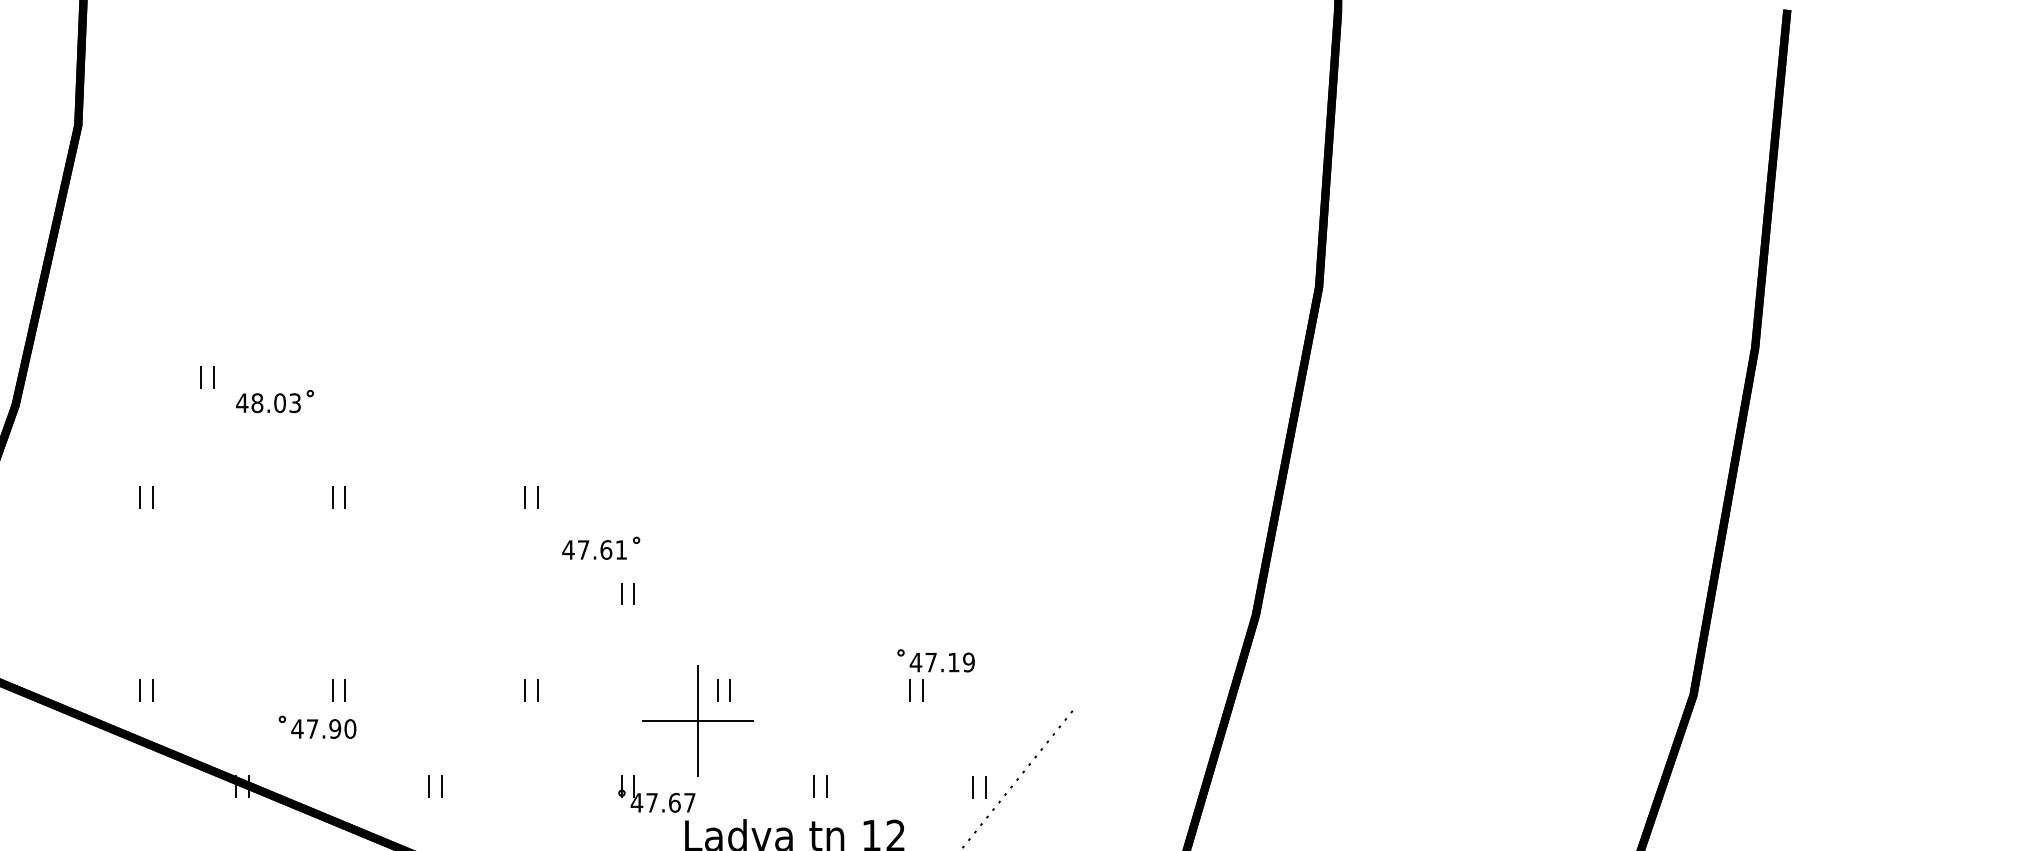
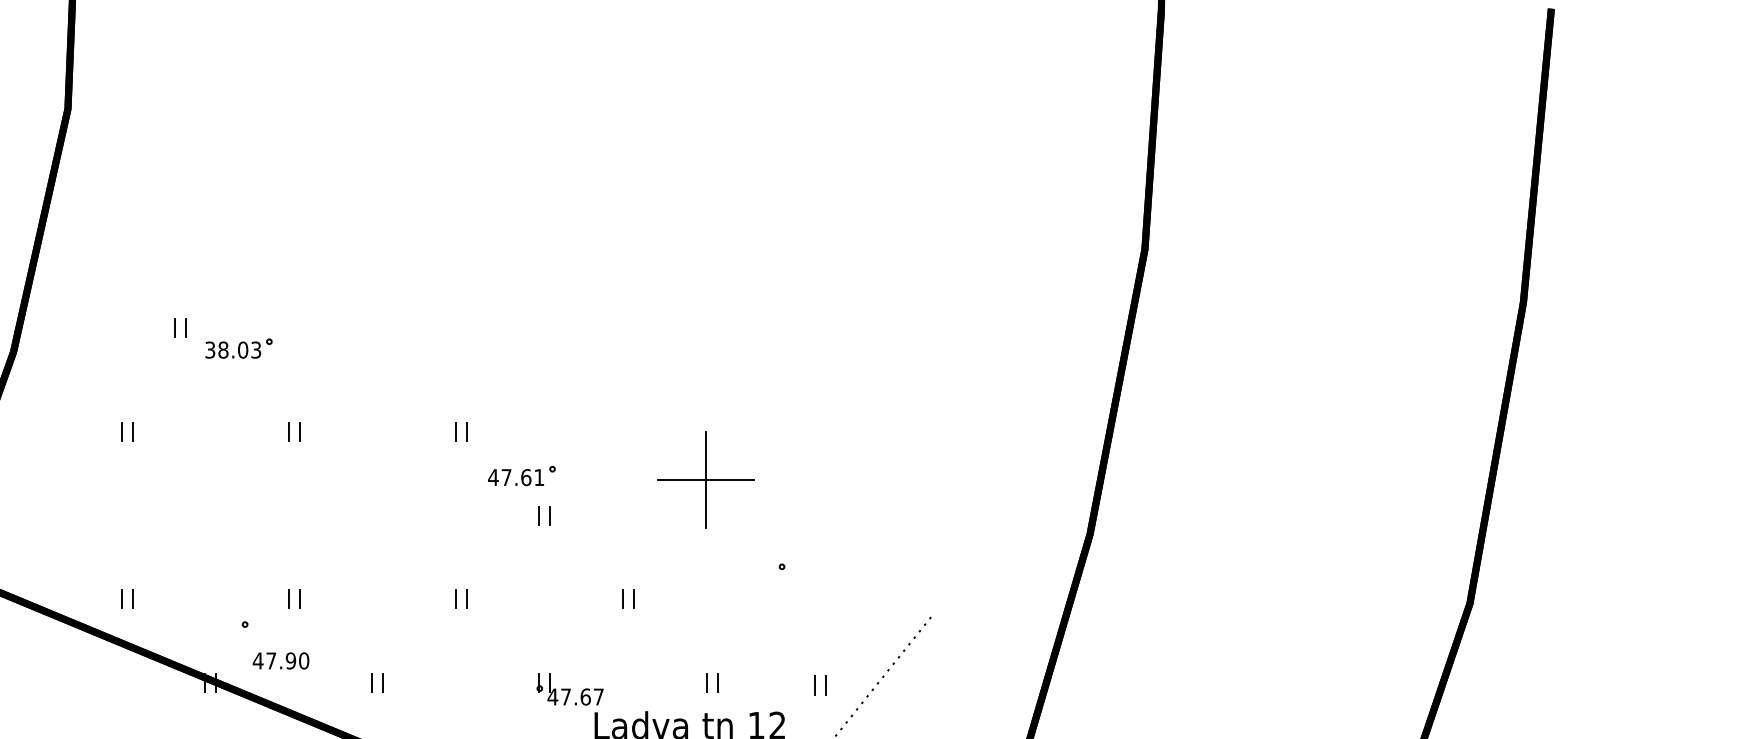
text: (241, 402) -> (209, 349), 48.03 -> 38.03
part: (941, 676) -> (817, 587), removed
part: (697, 720) -> (705, 479), moved
text: (323, 728) -> (280, 660), moved
part: (979, 787) -> (820, 685), moved

